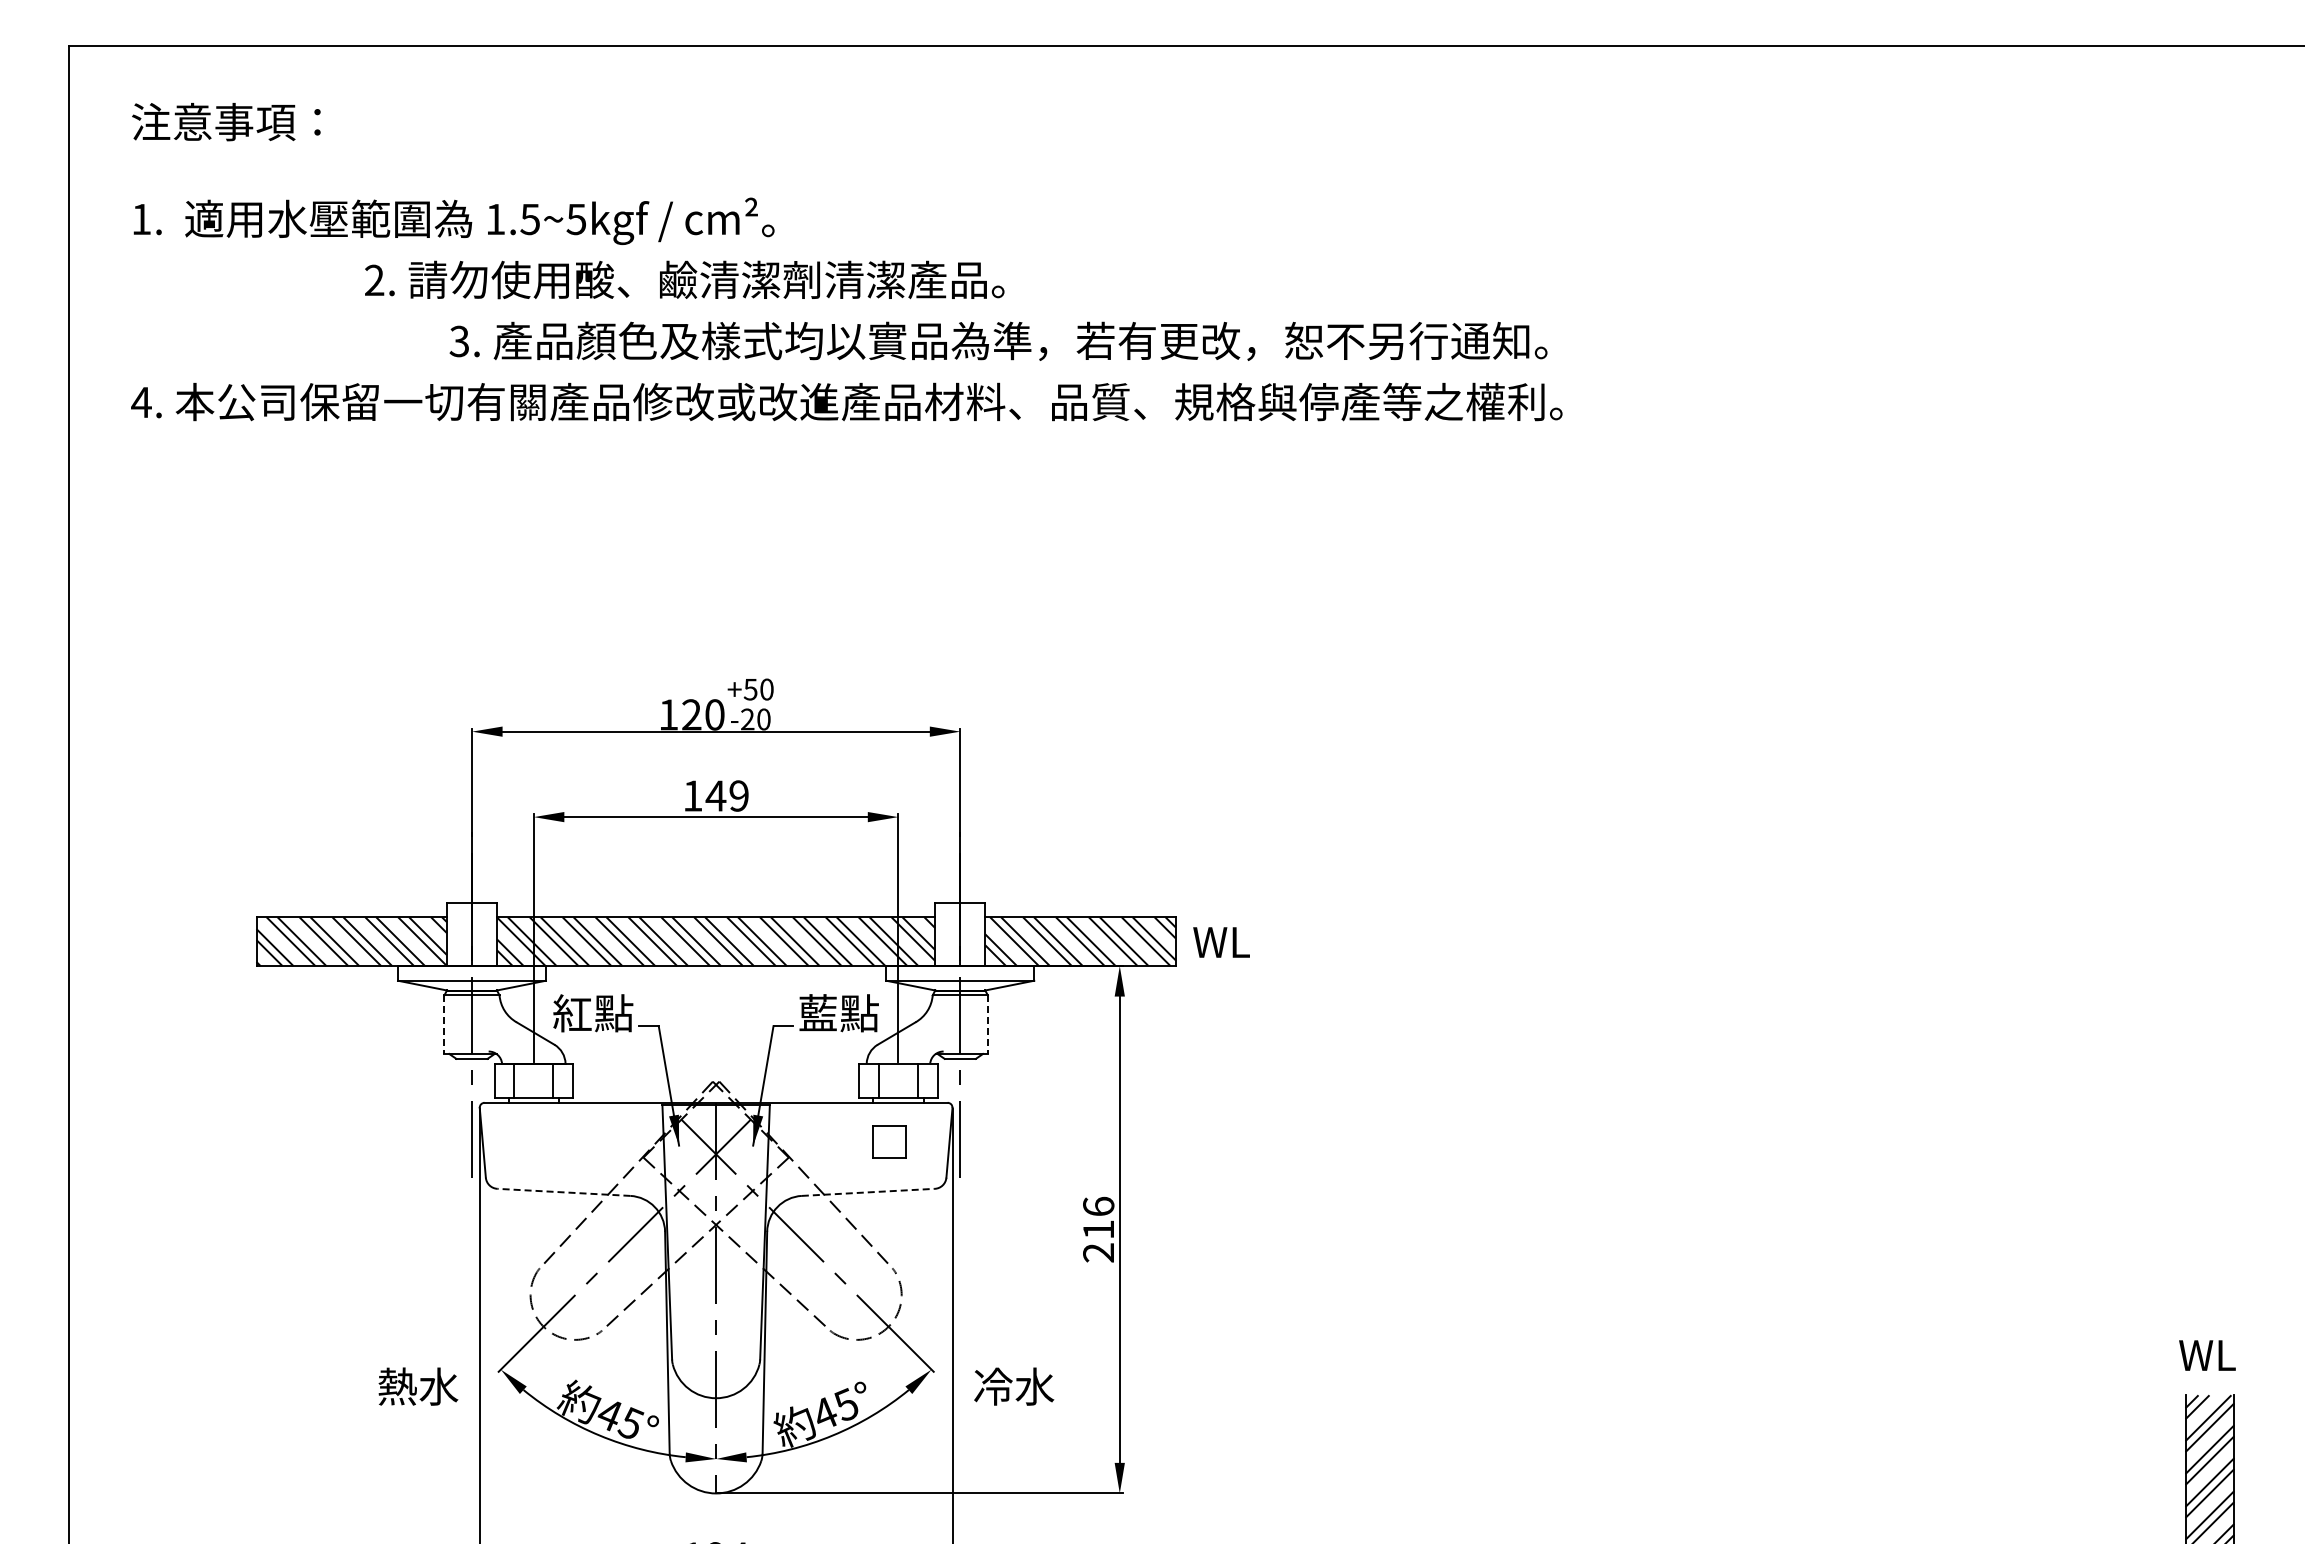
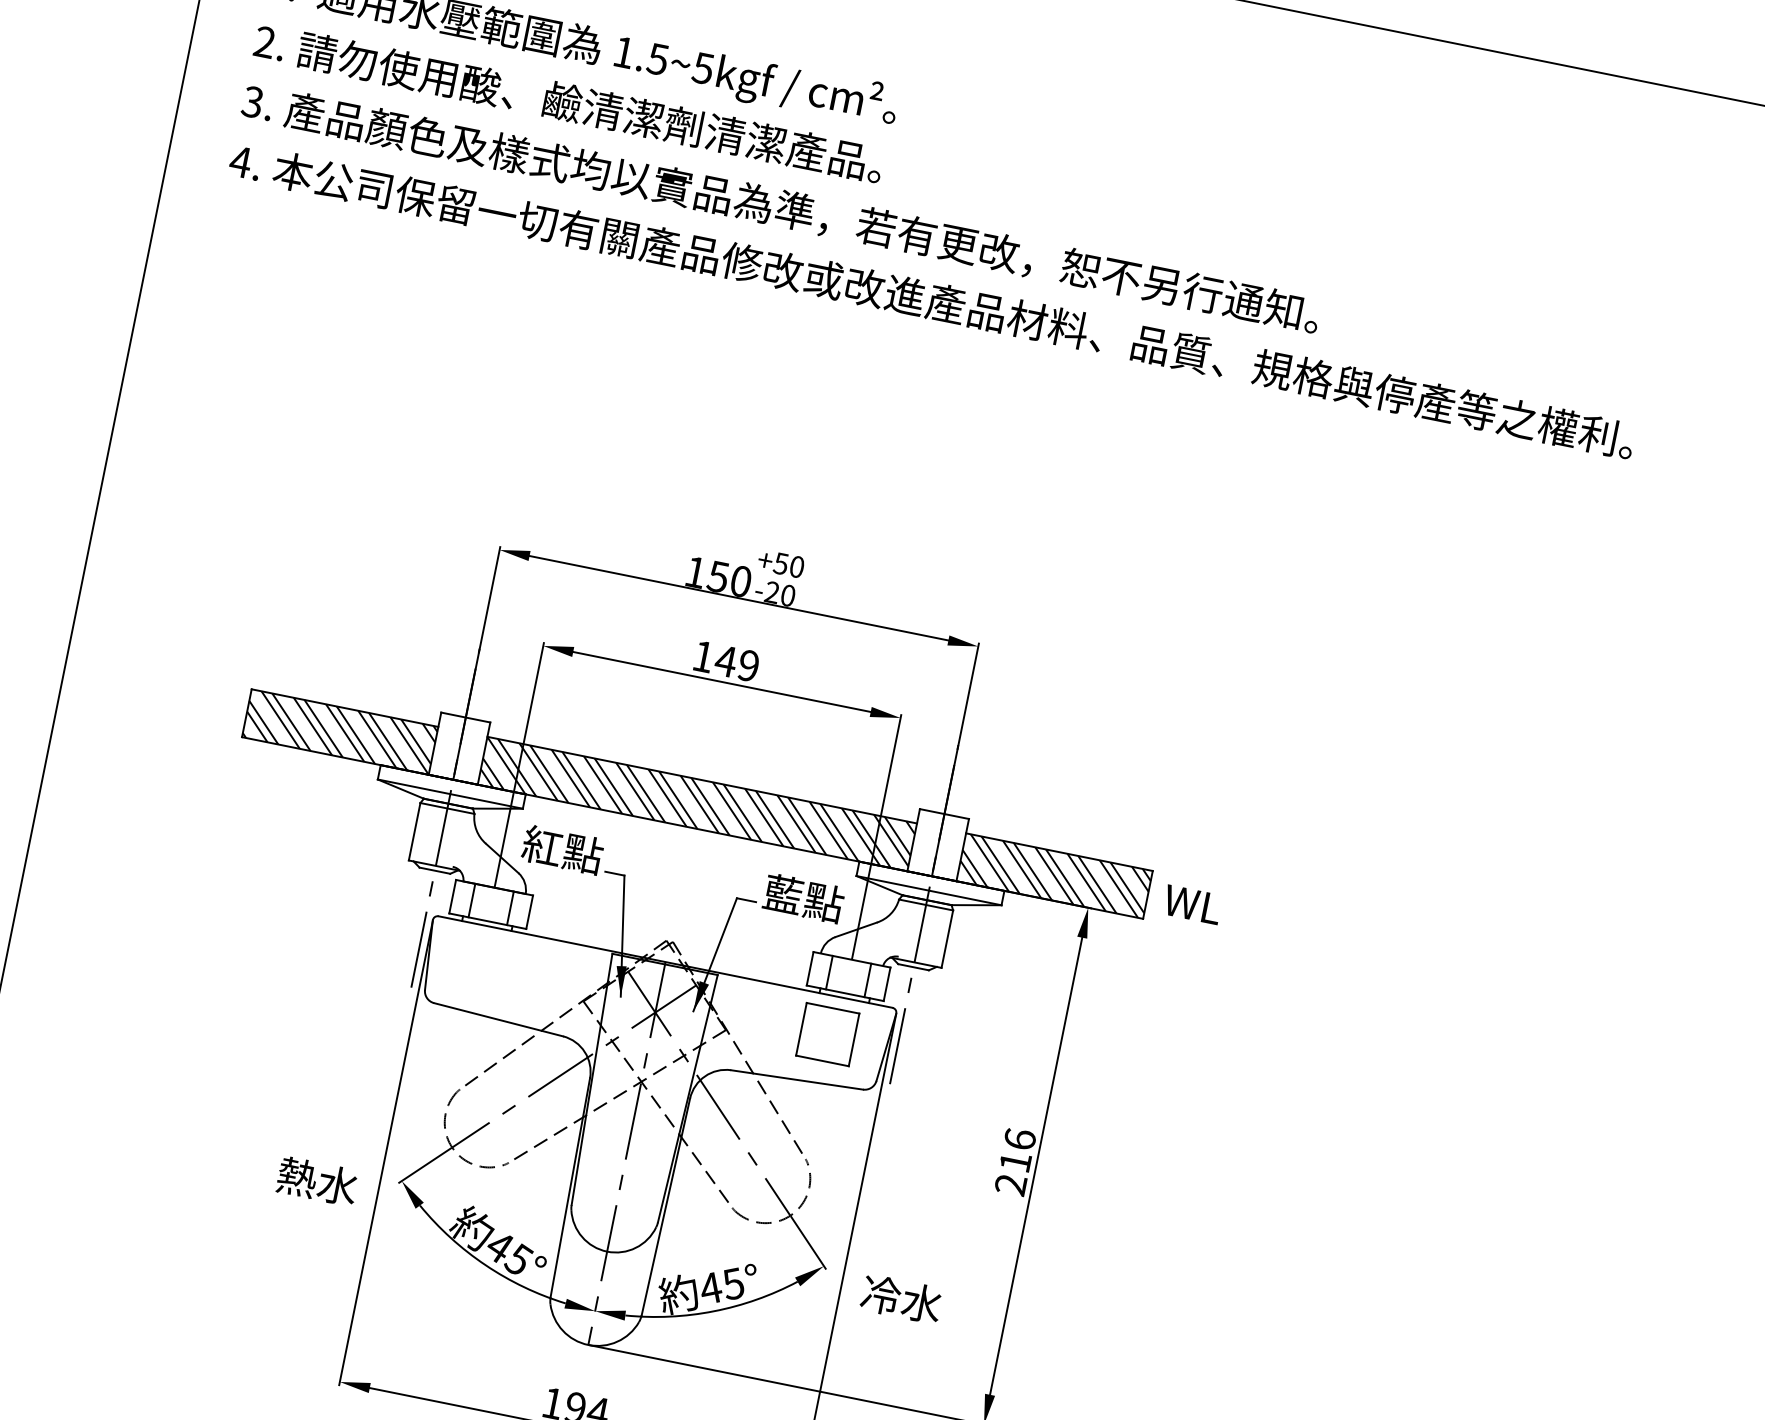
text: (684, 279) -> (568, 102), moved
text: (998, 340) -> (781, 207), moved
text: (691, 714) -> (718, 576), 120 -> 150
line: (444, 1025) -> (414, 832), dashed -> solid
line: (987, 1025) -> (946, 939), dashed -> solid
part: (889, 1141) -> (827, 1034), size x1.67
line: (563, 1192) -> (498, 1019), dashed -> solid
line: (868, 1192) -> (797, 1080), dashed -> solid

